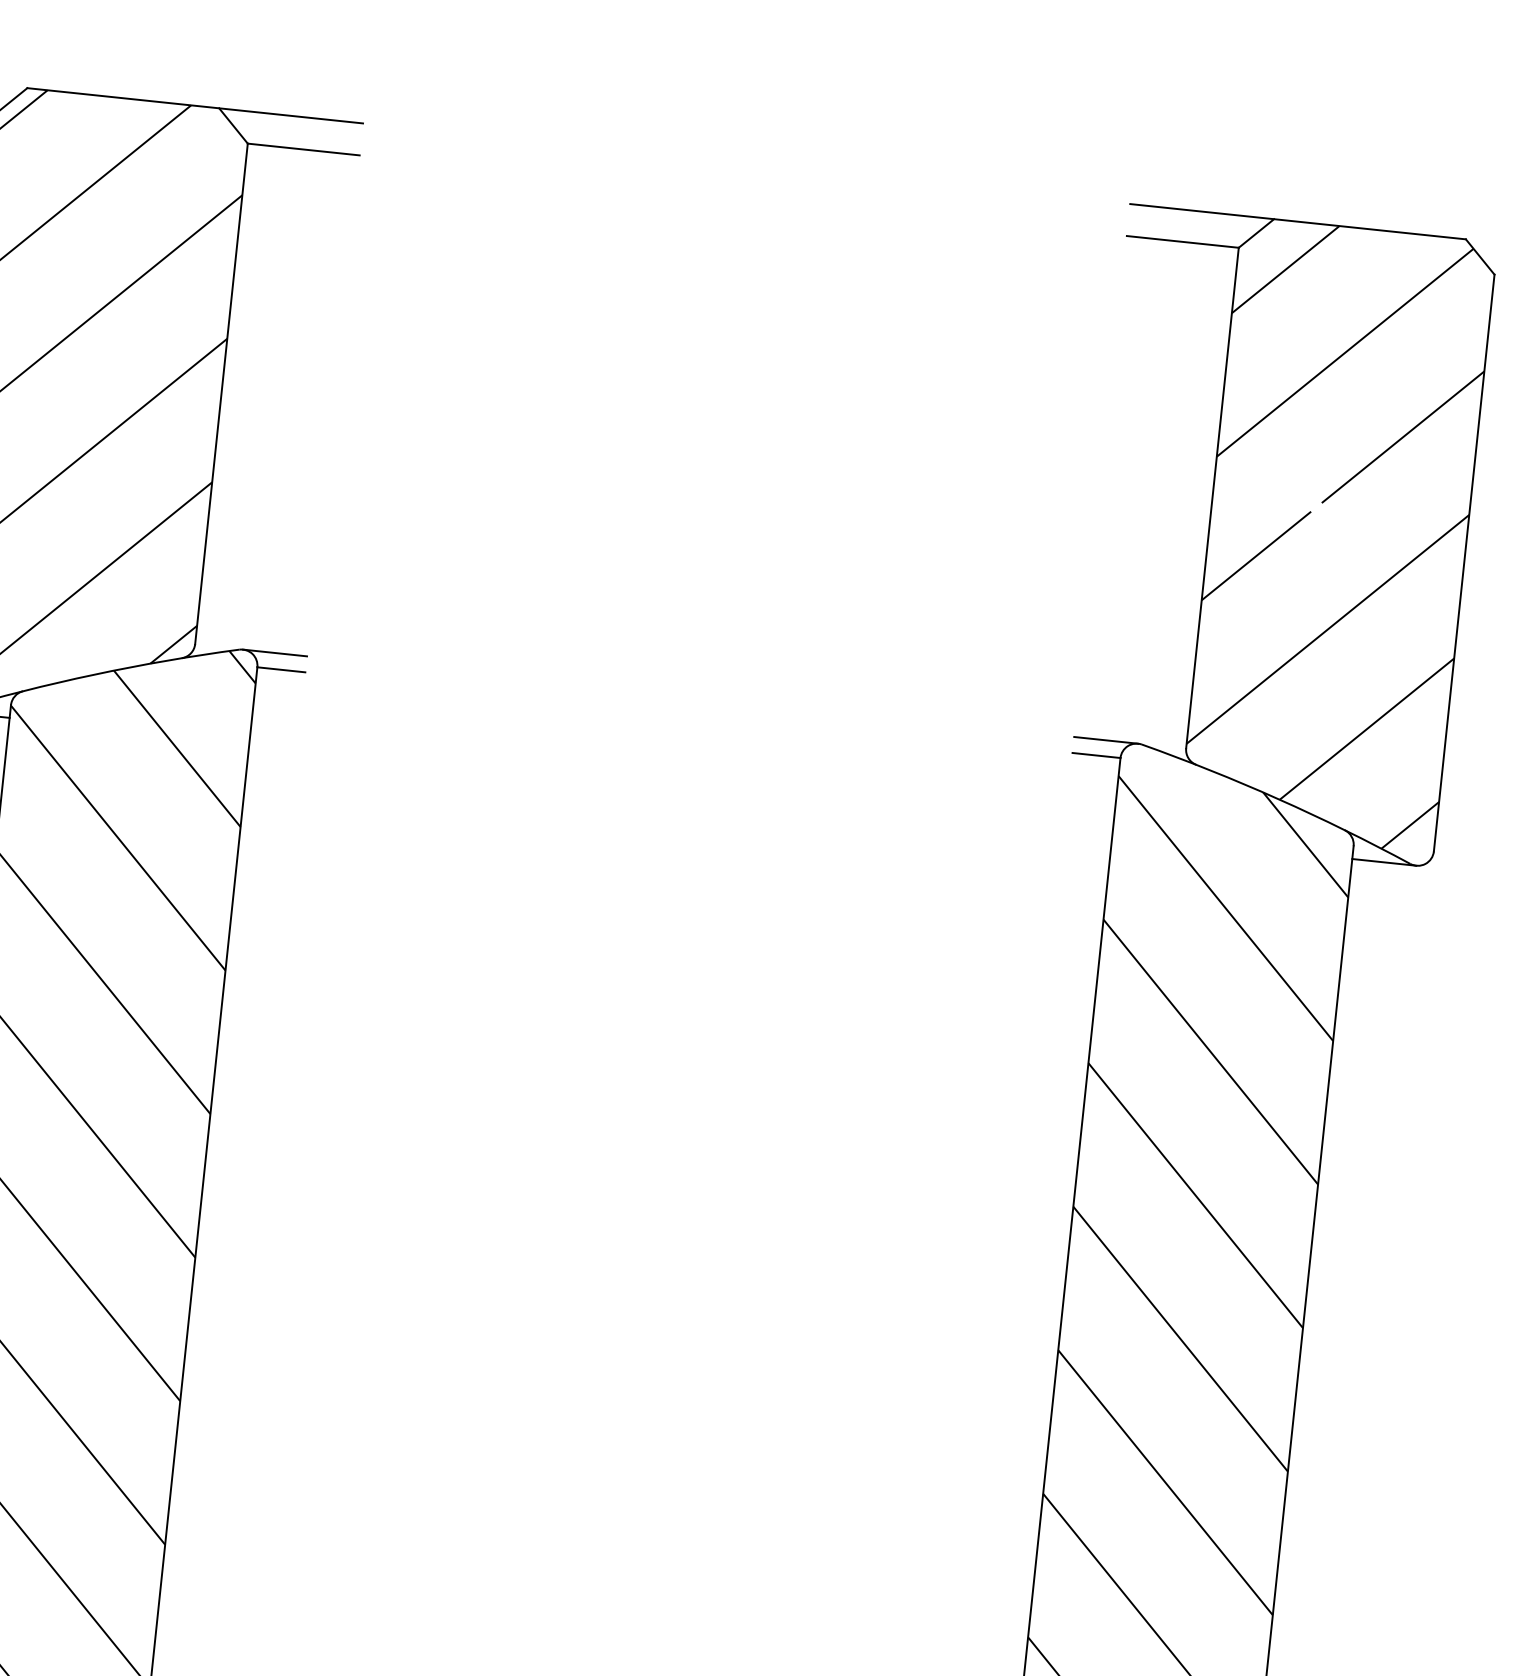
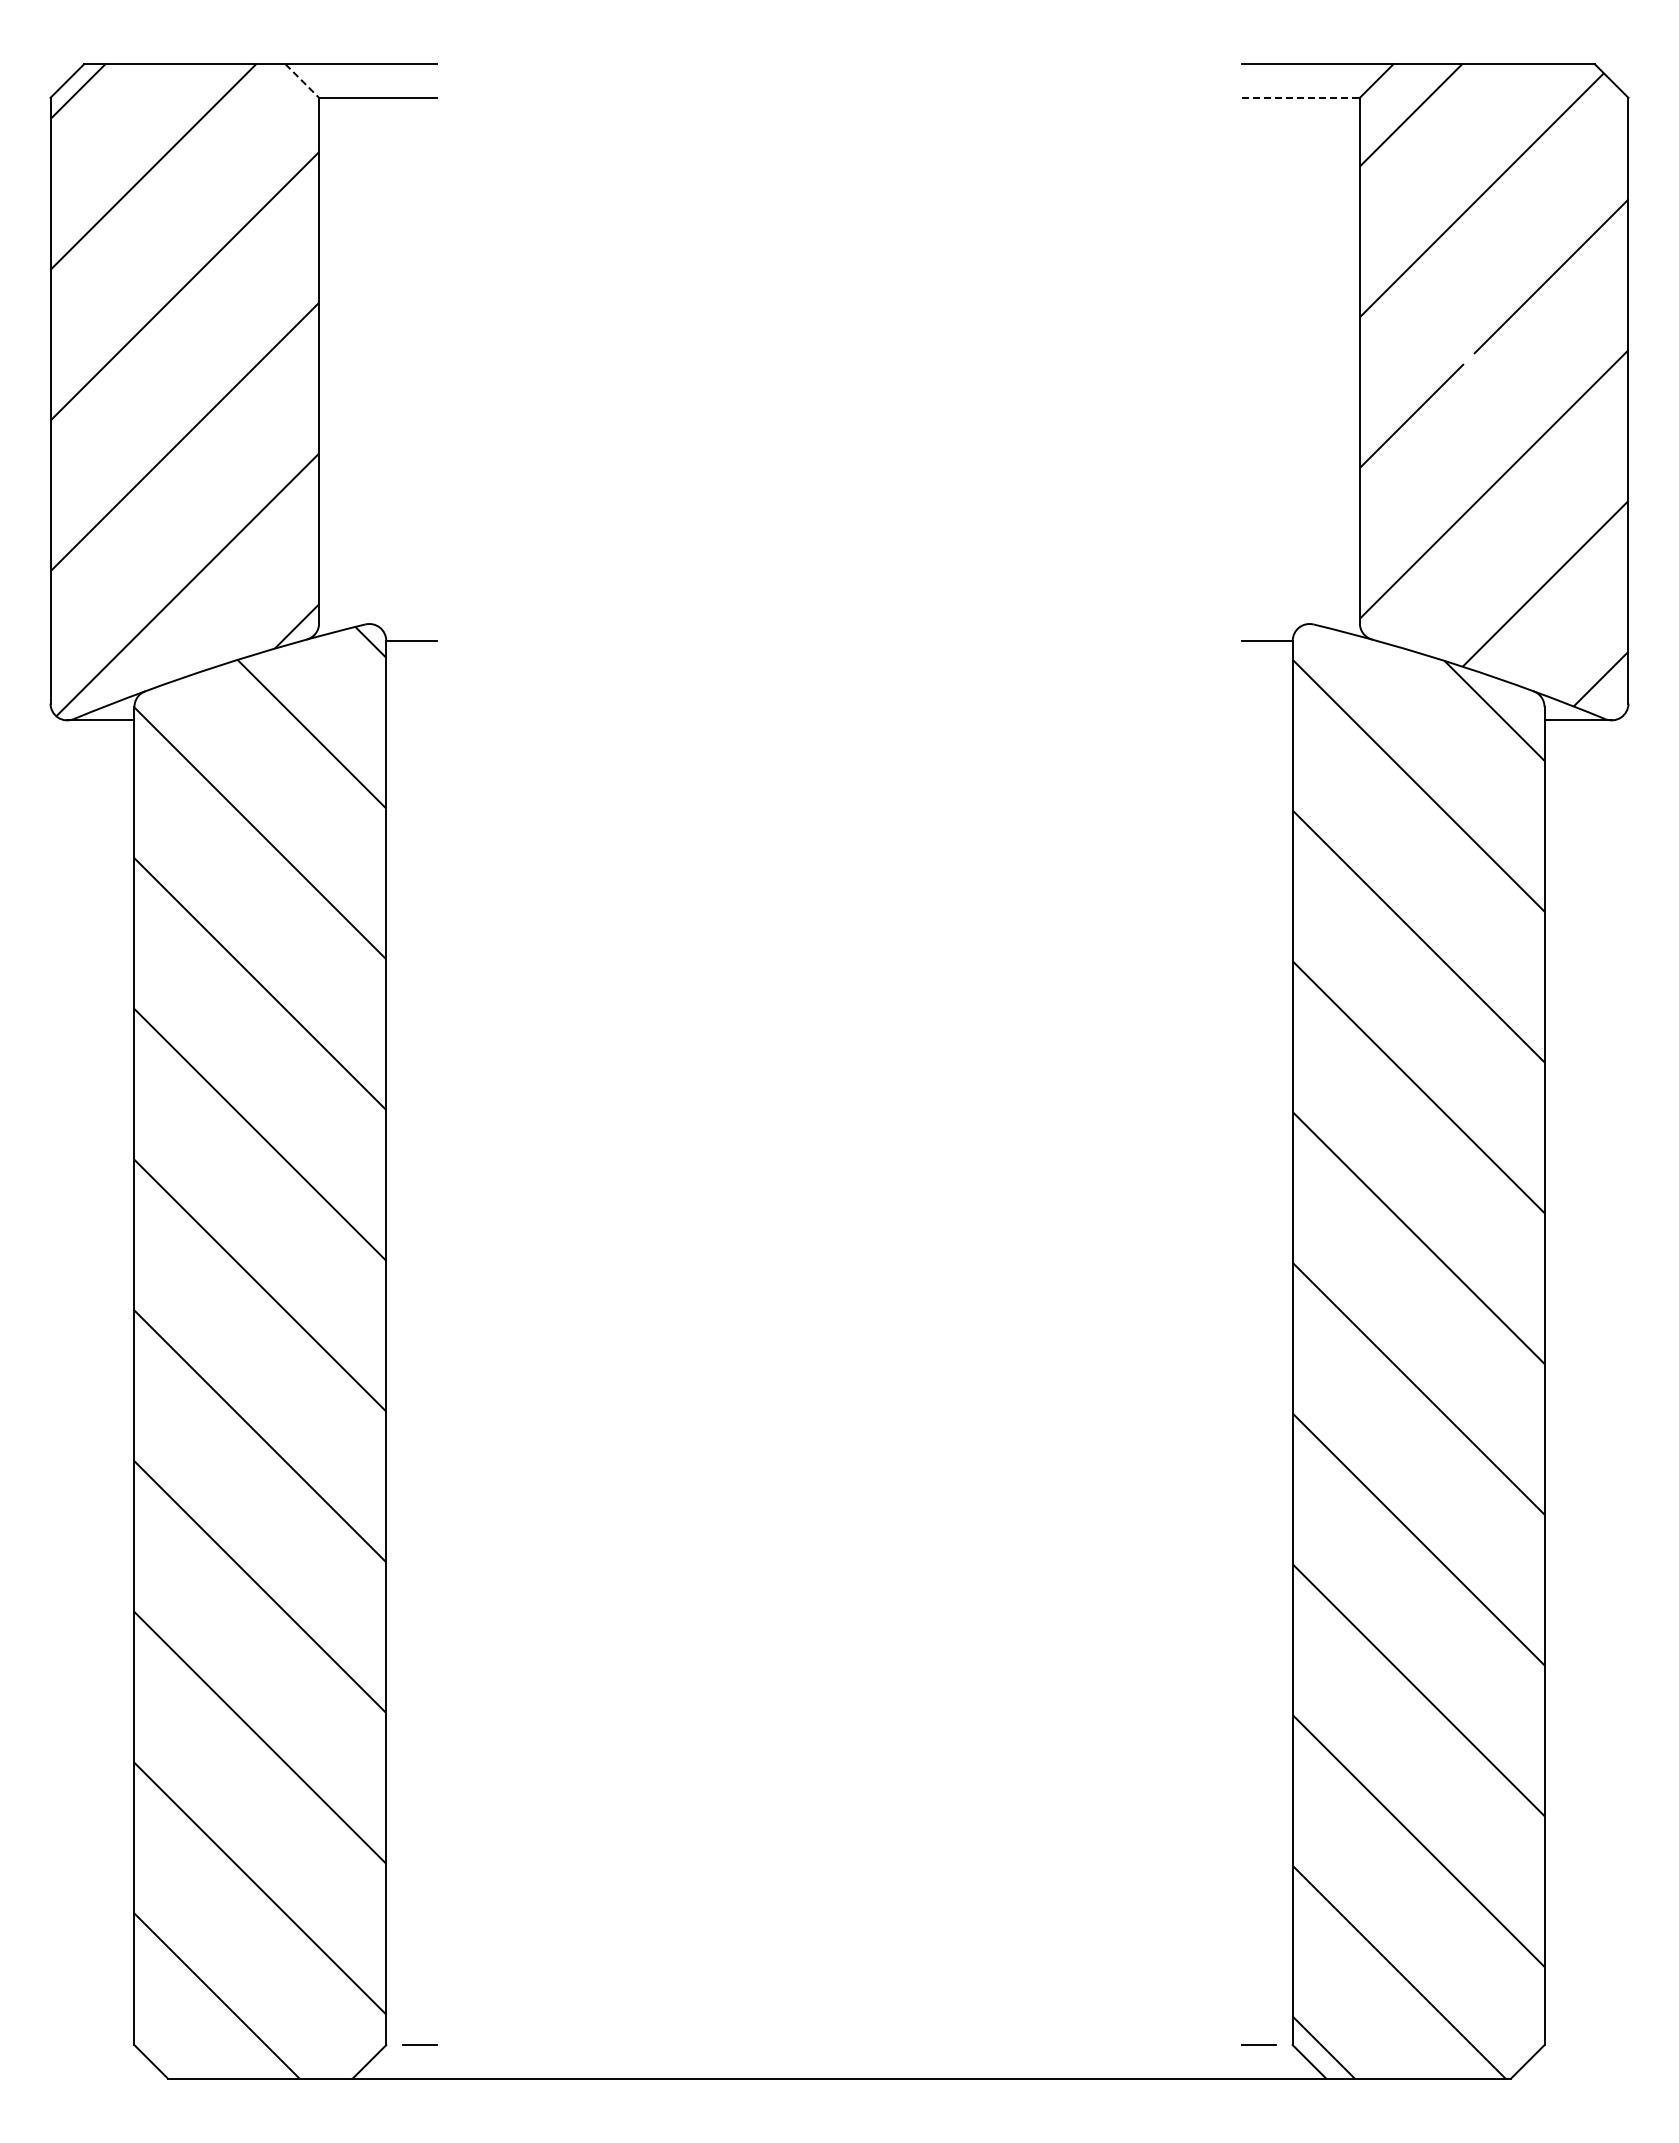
line: (233, 126) -> (302, 81), solid -> dashed
line: (1183, 241) -> (1301, 97), solid -> dashed
line: (274, 652) -> (402, 623), removed
line: (1105, 739) -> (1275, 623), removed

